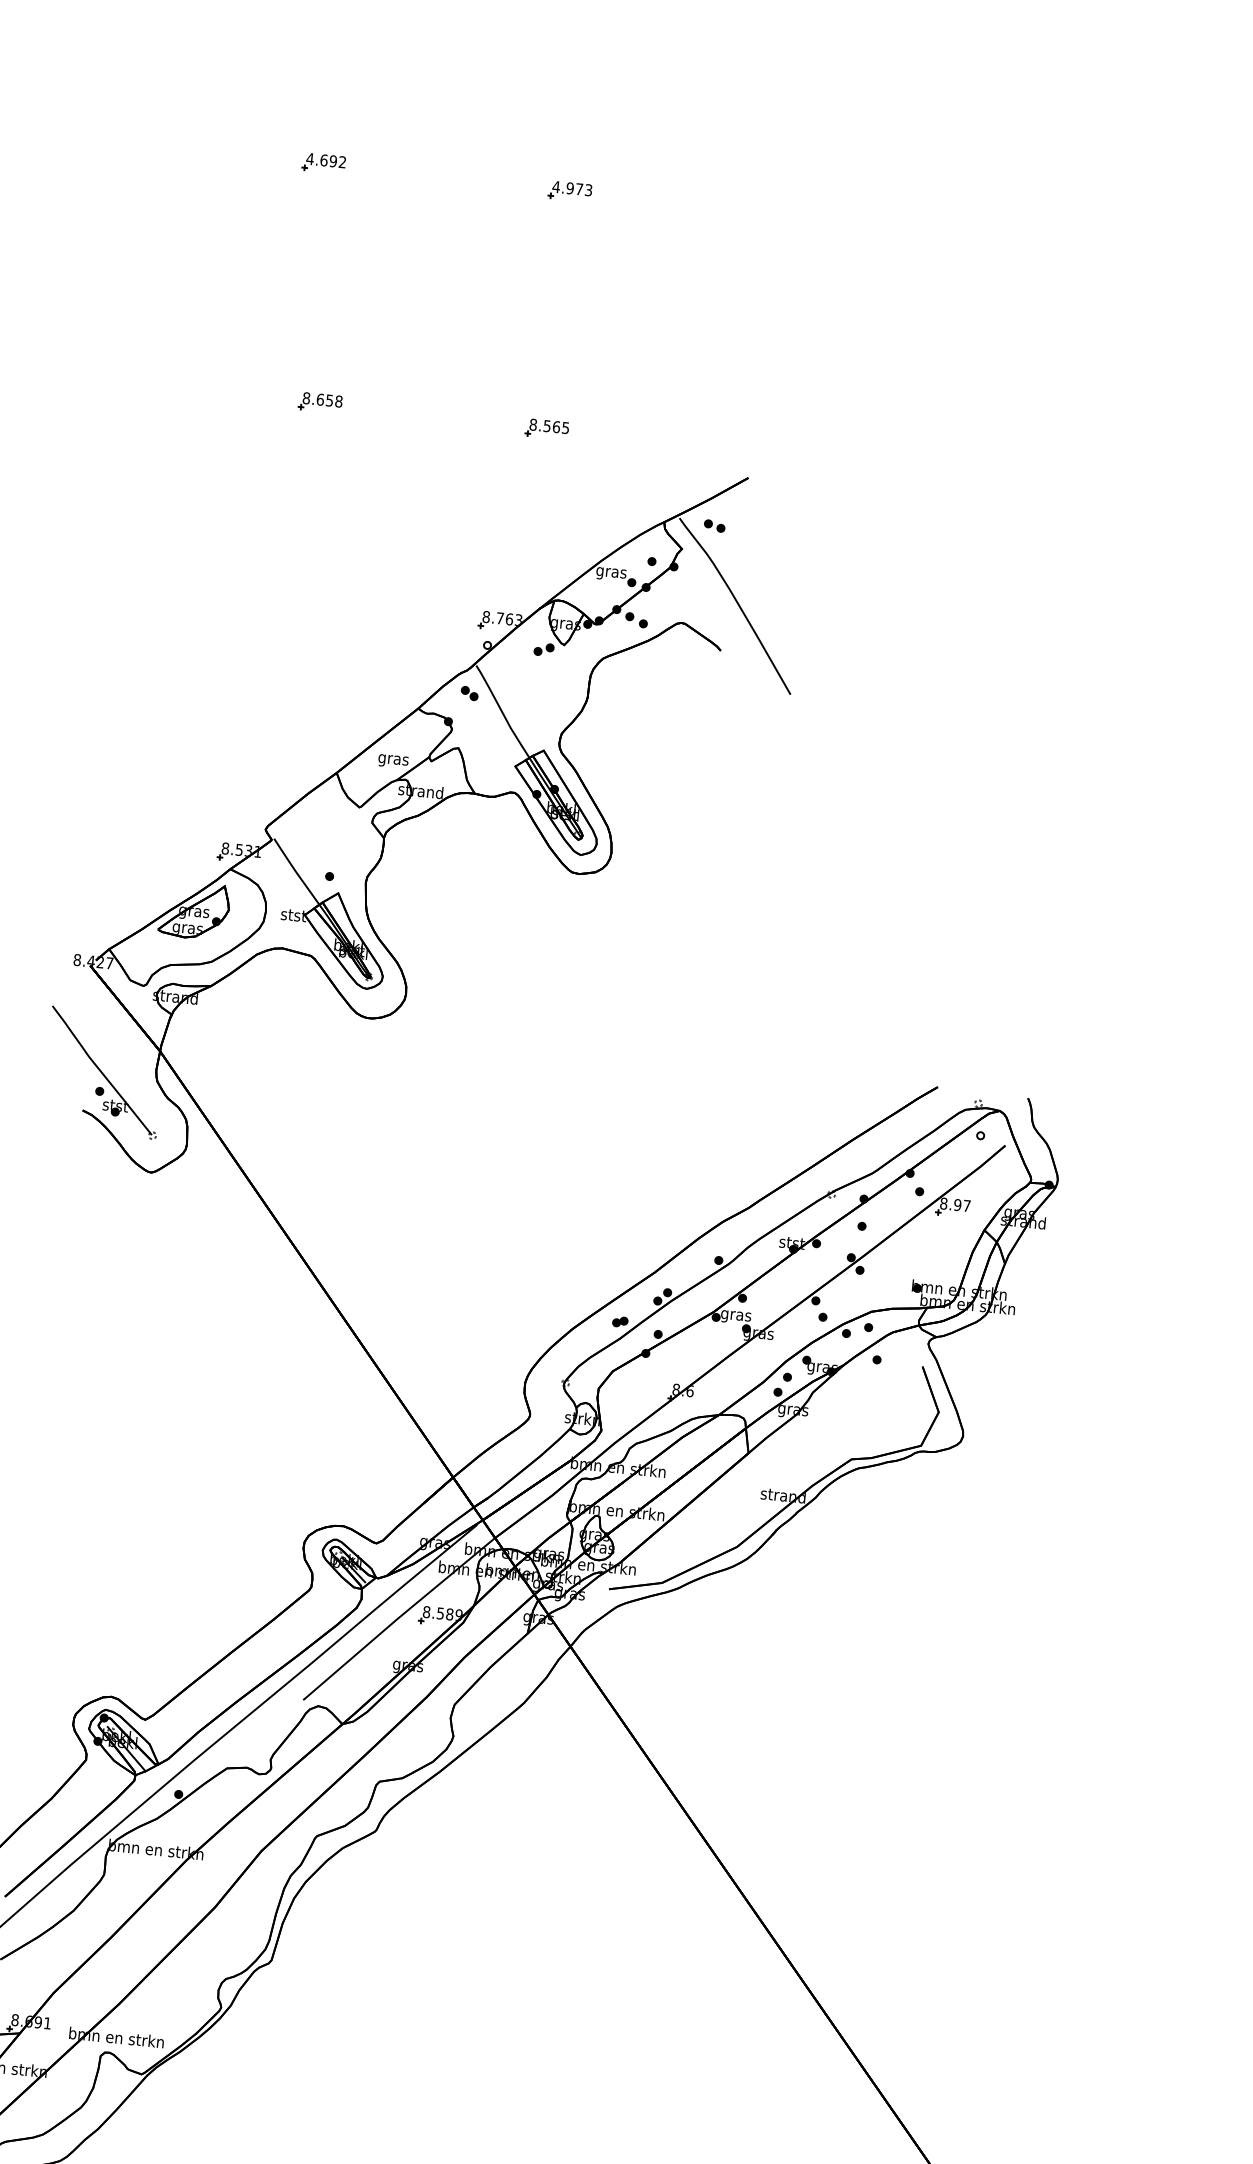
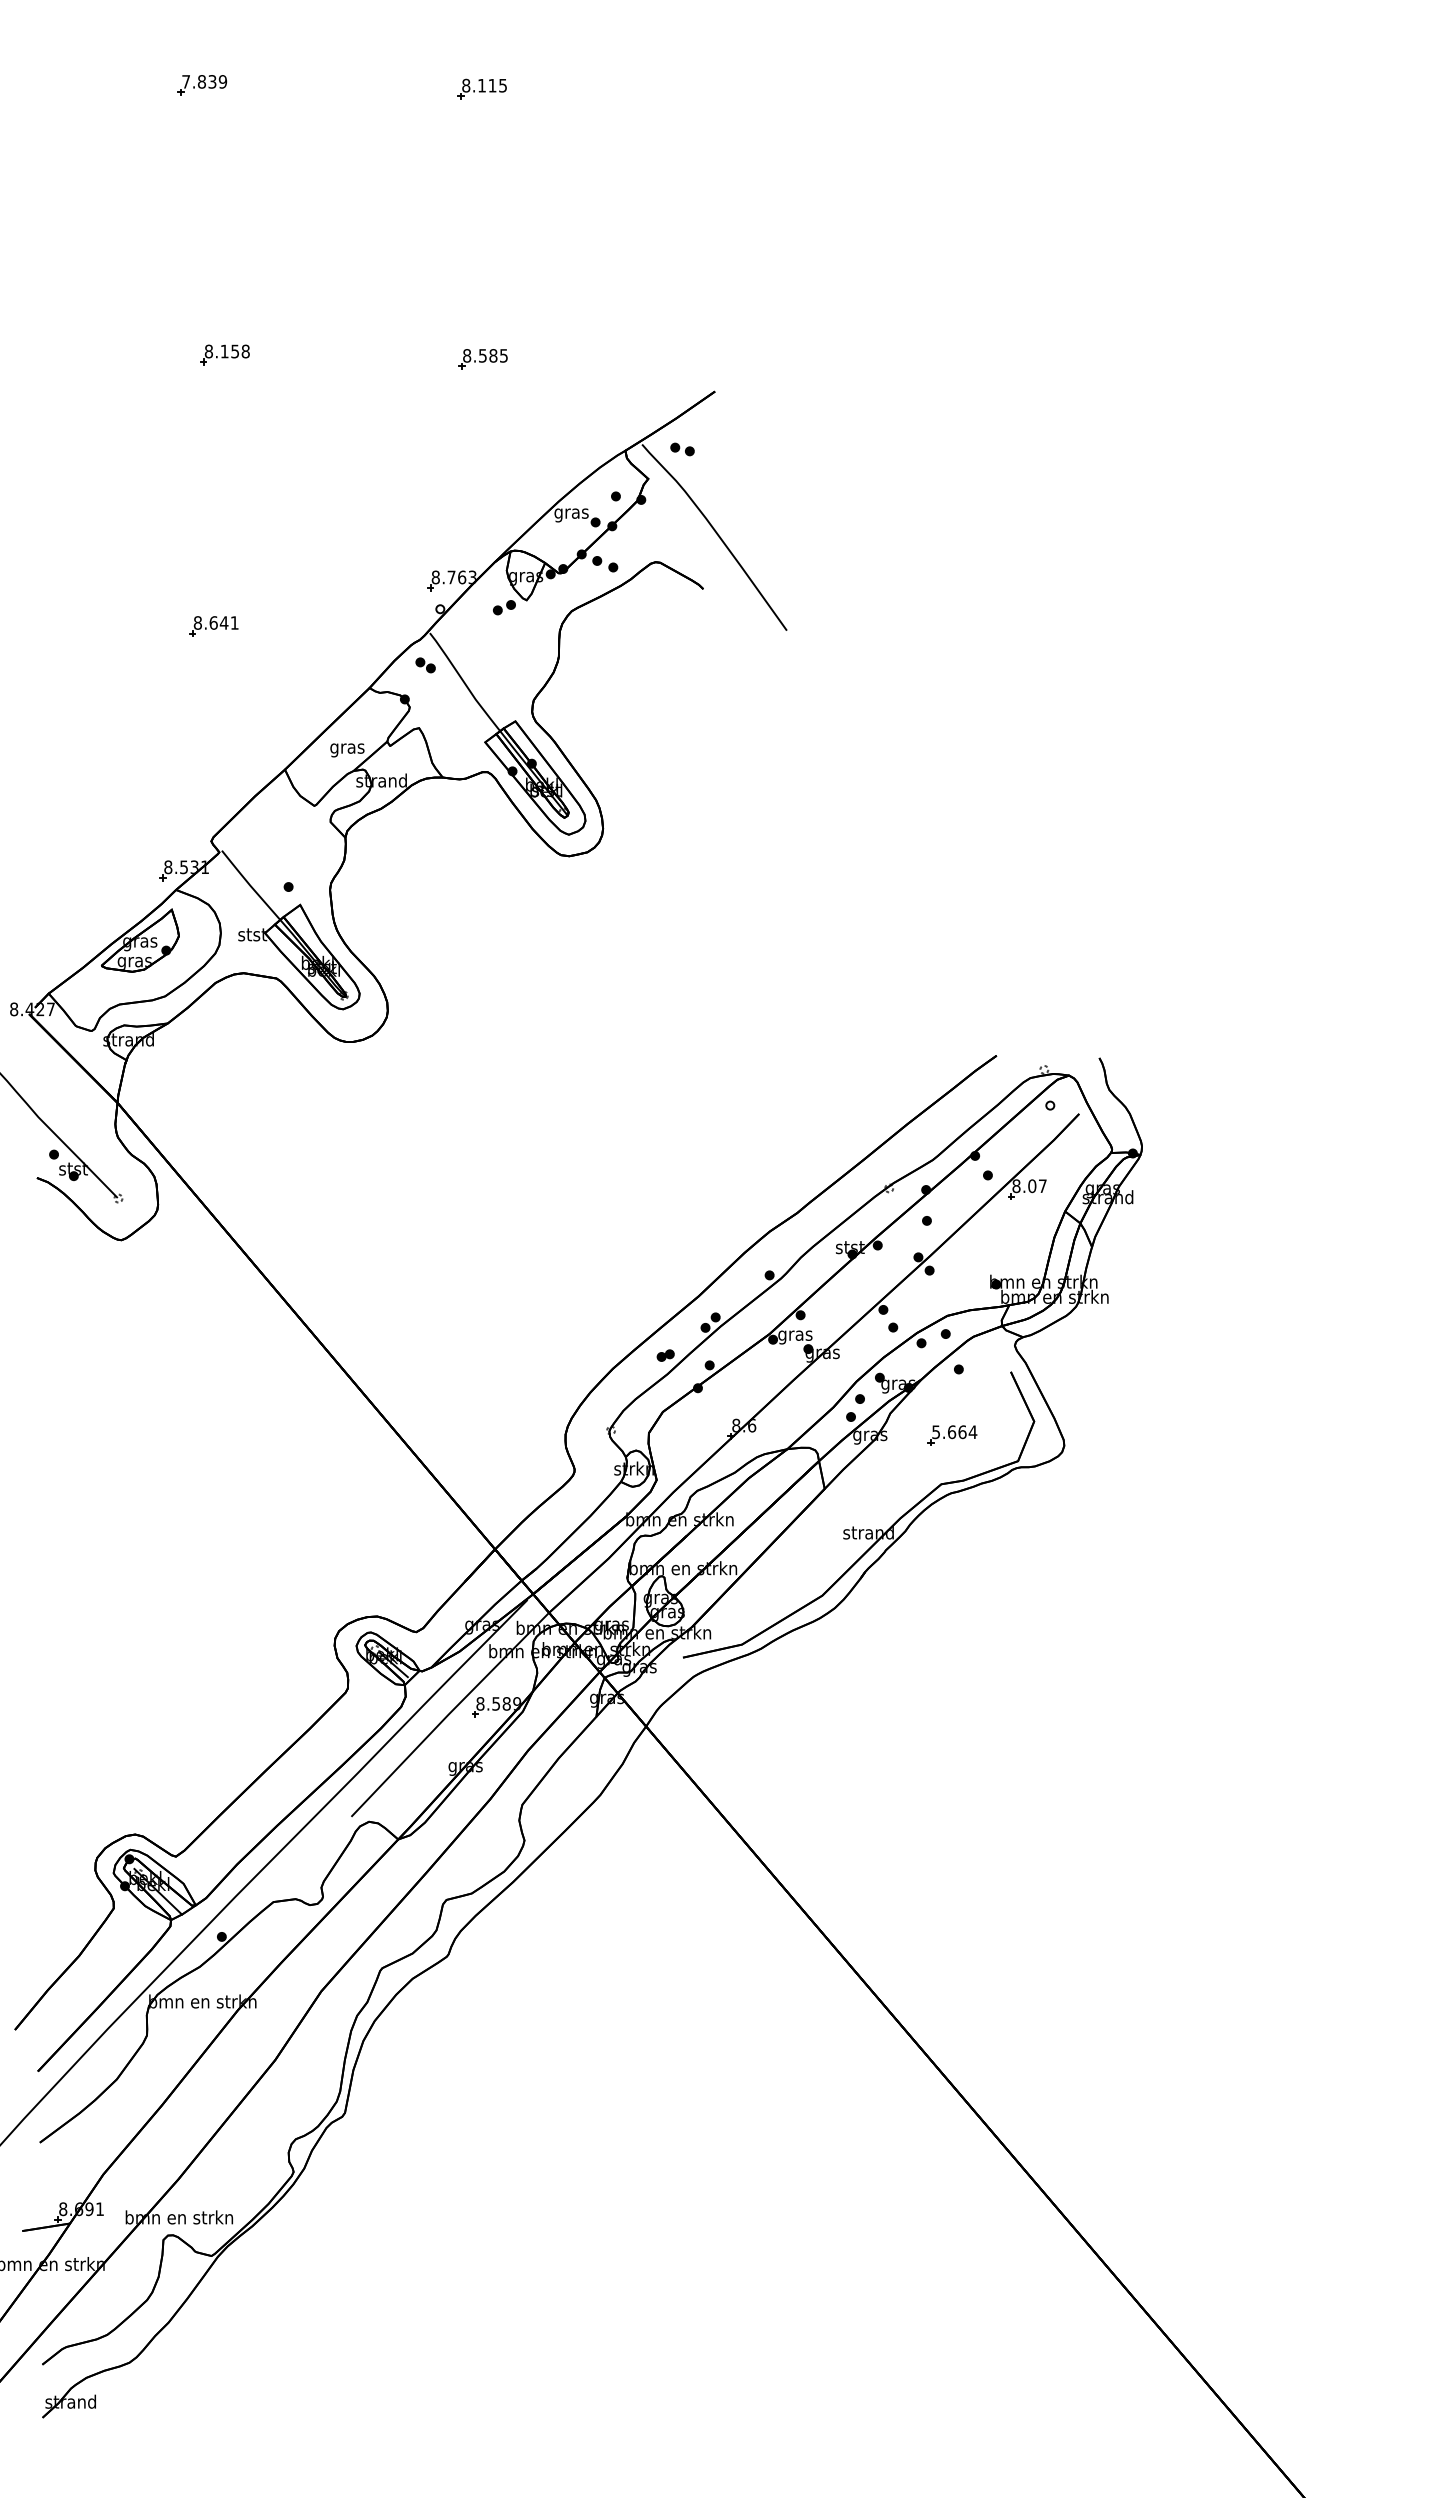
text: (326, 160) -> (204, 81), 4.692 -> 7.839
text: (571, 188) -> (483, 85), 4.973 -> 8.115
text: (320, 399) -> (224, 351), 8.658 -> 8.158
text: (556, 426) -> (493, 355), 8.565 -> 8.585
part: (286, 640) -> (213, 626), added
text: (957, 1205) -> (1032, 1186), 8.97 -> 8.07
part: (865, 1417) -> (952, 1435), added

